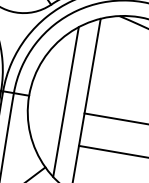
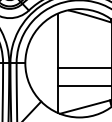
line: (66, 102) -> (46, 63), removed

